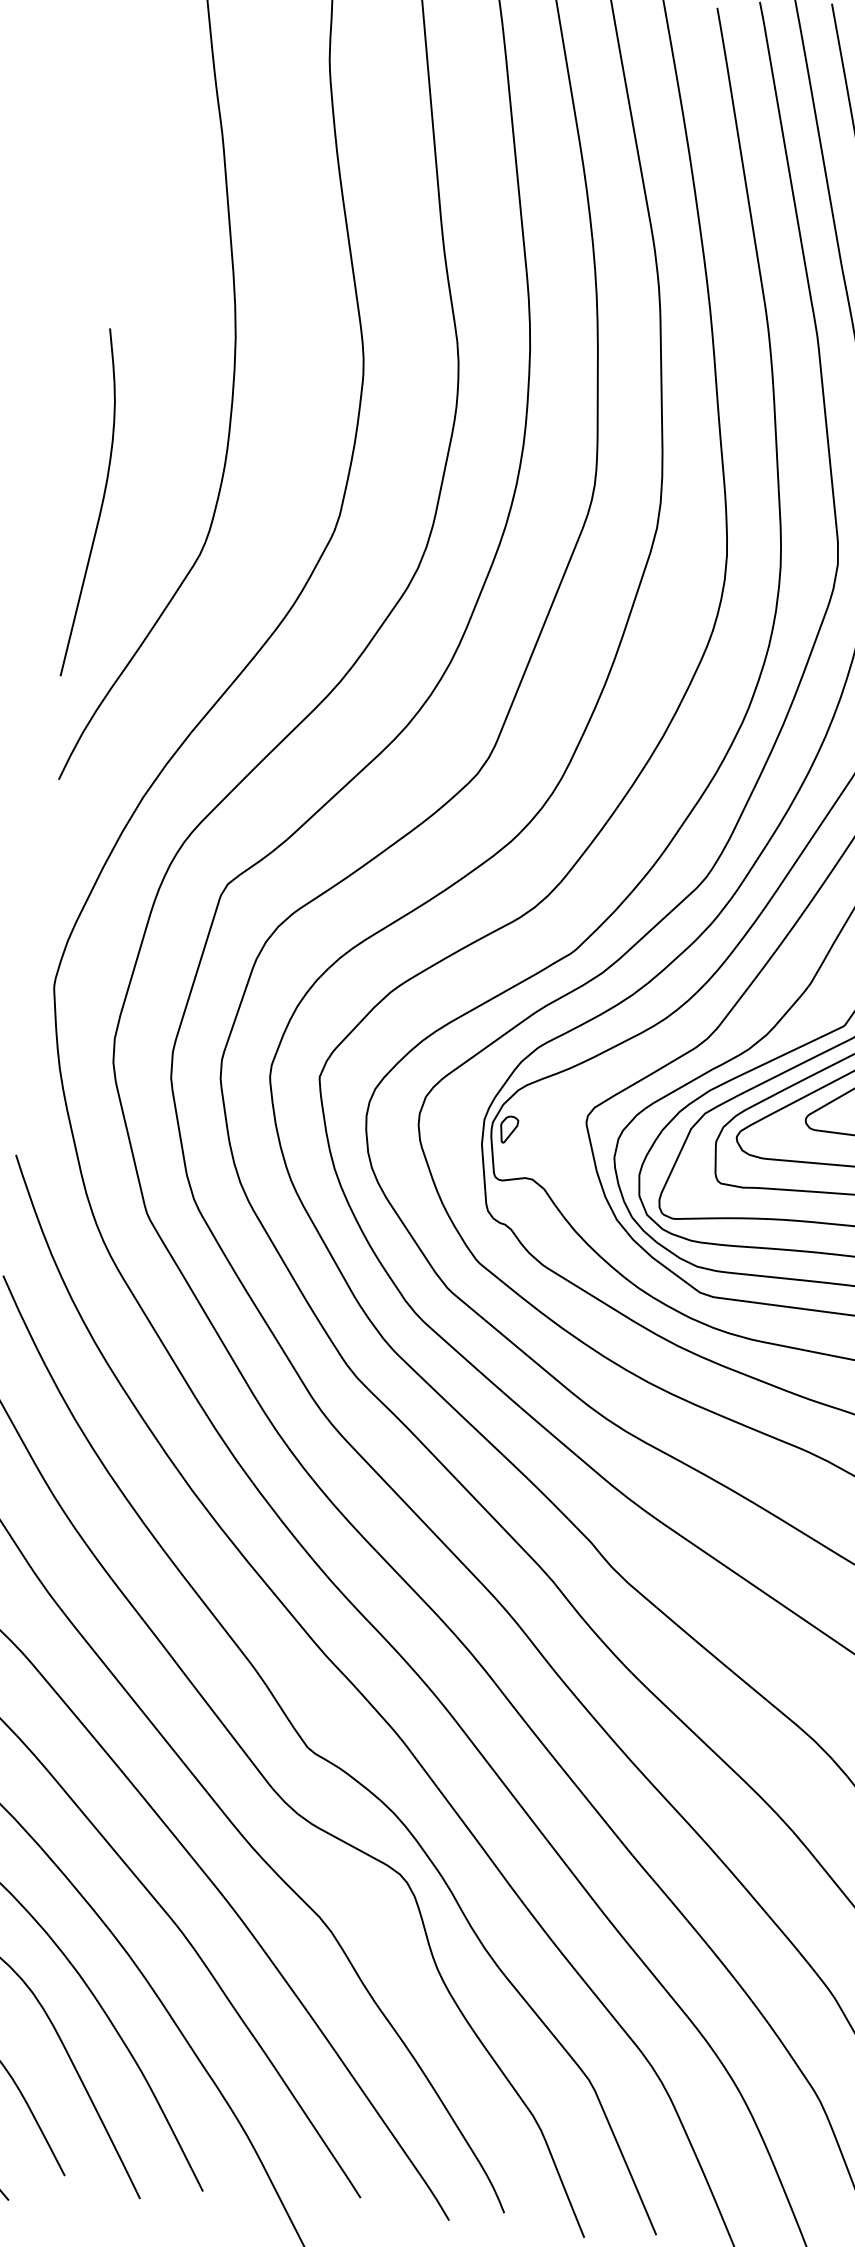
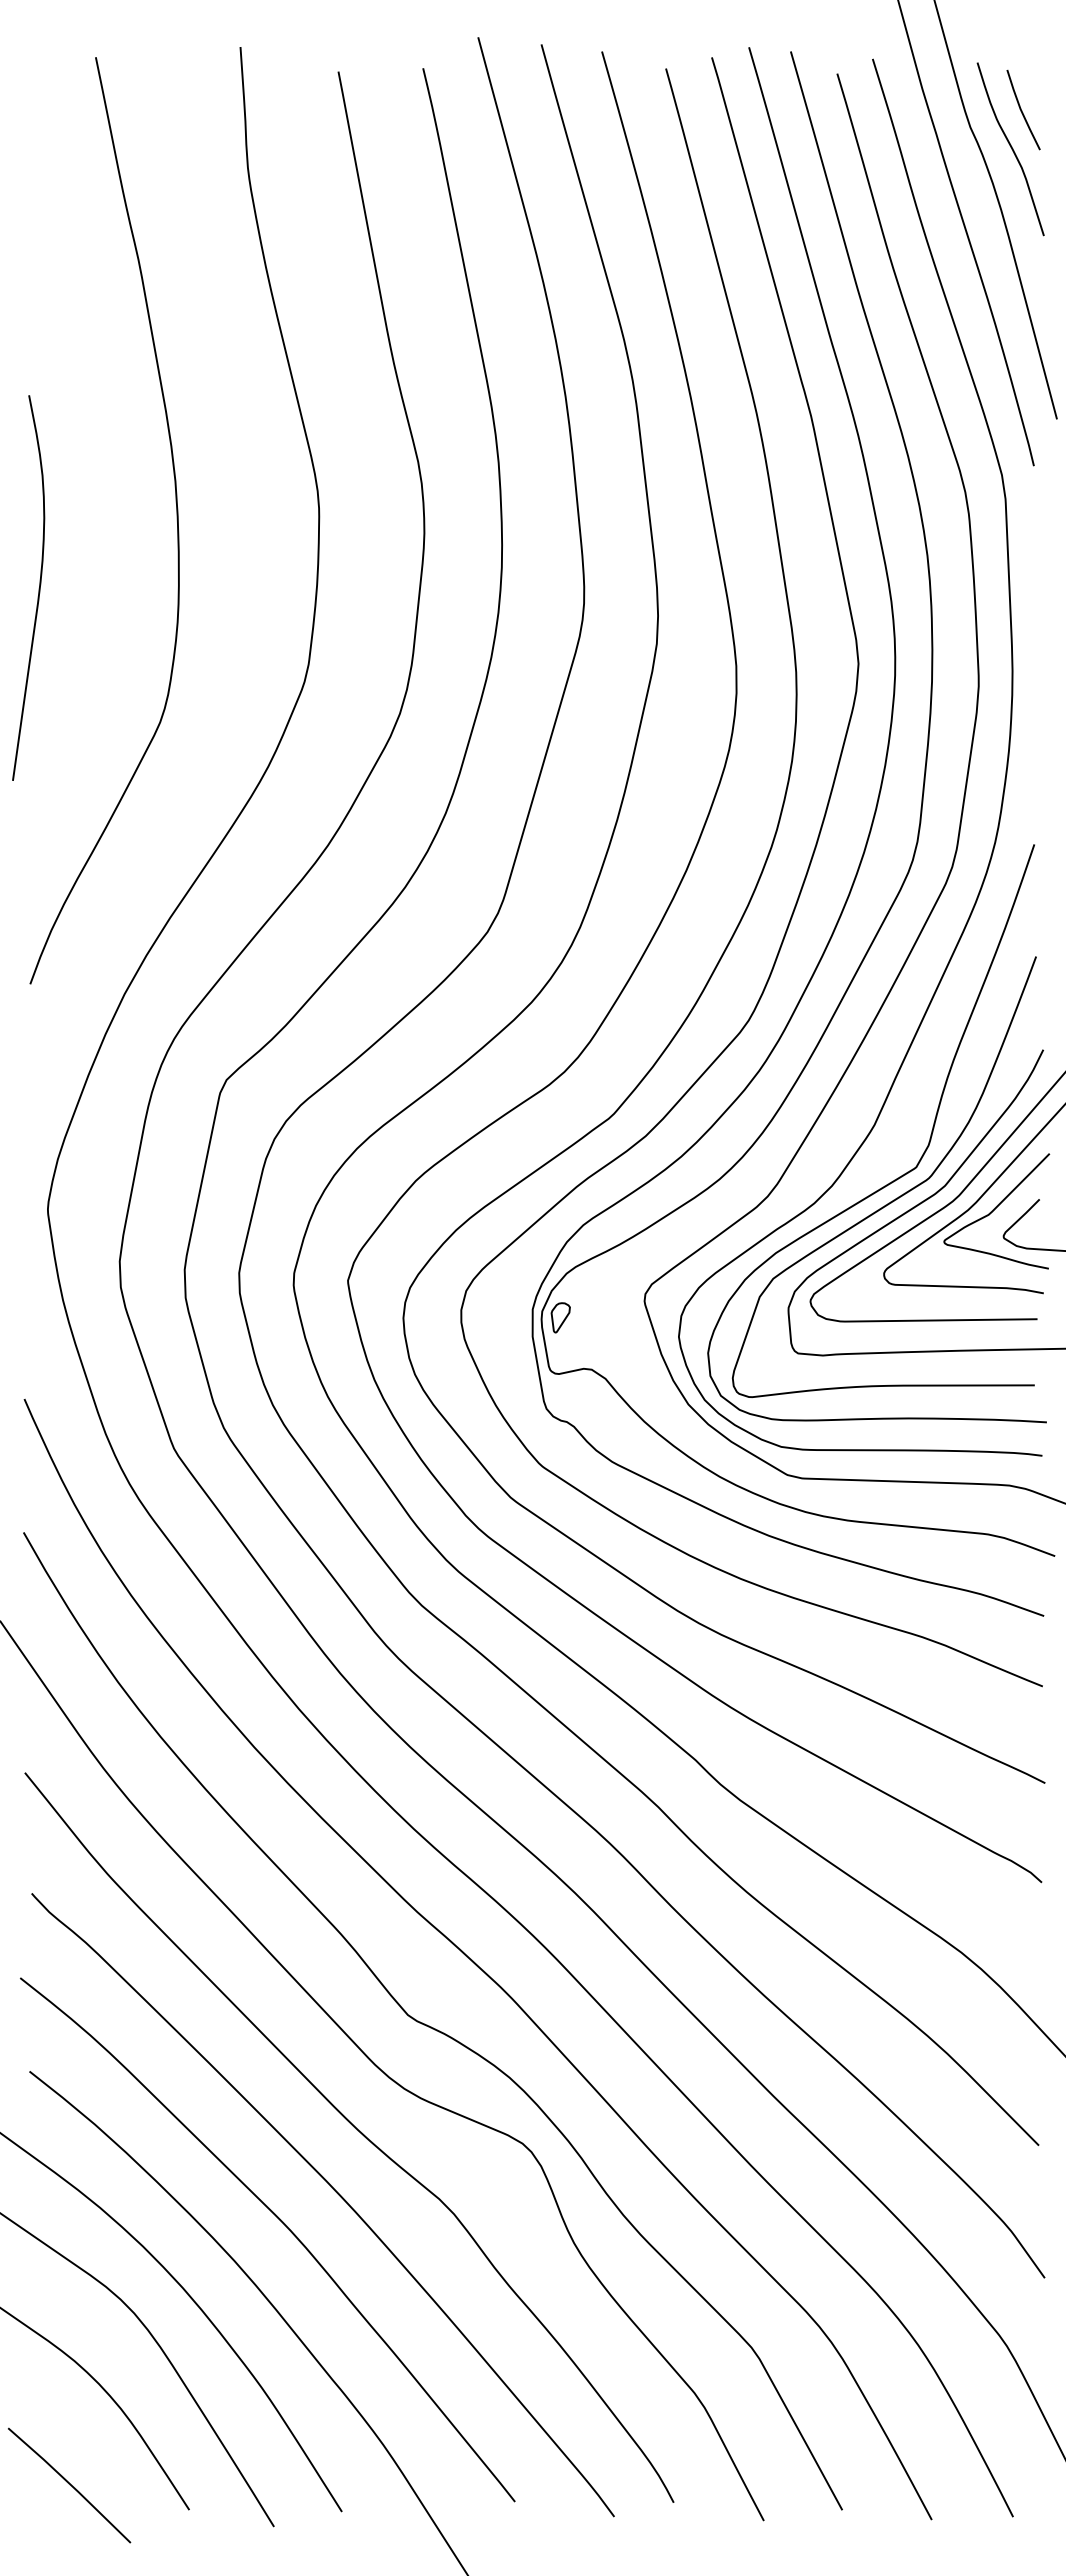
curve: (101, 504) -> (38, 588), moved

